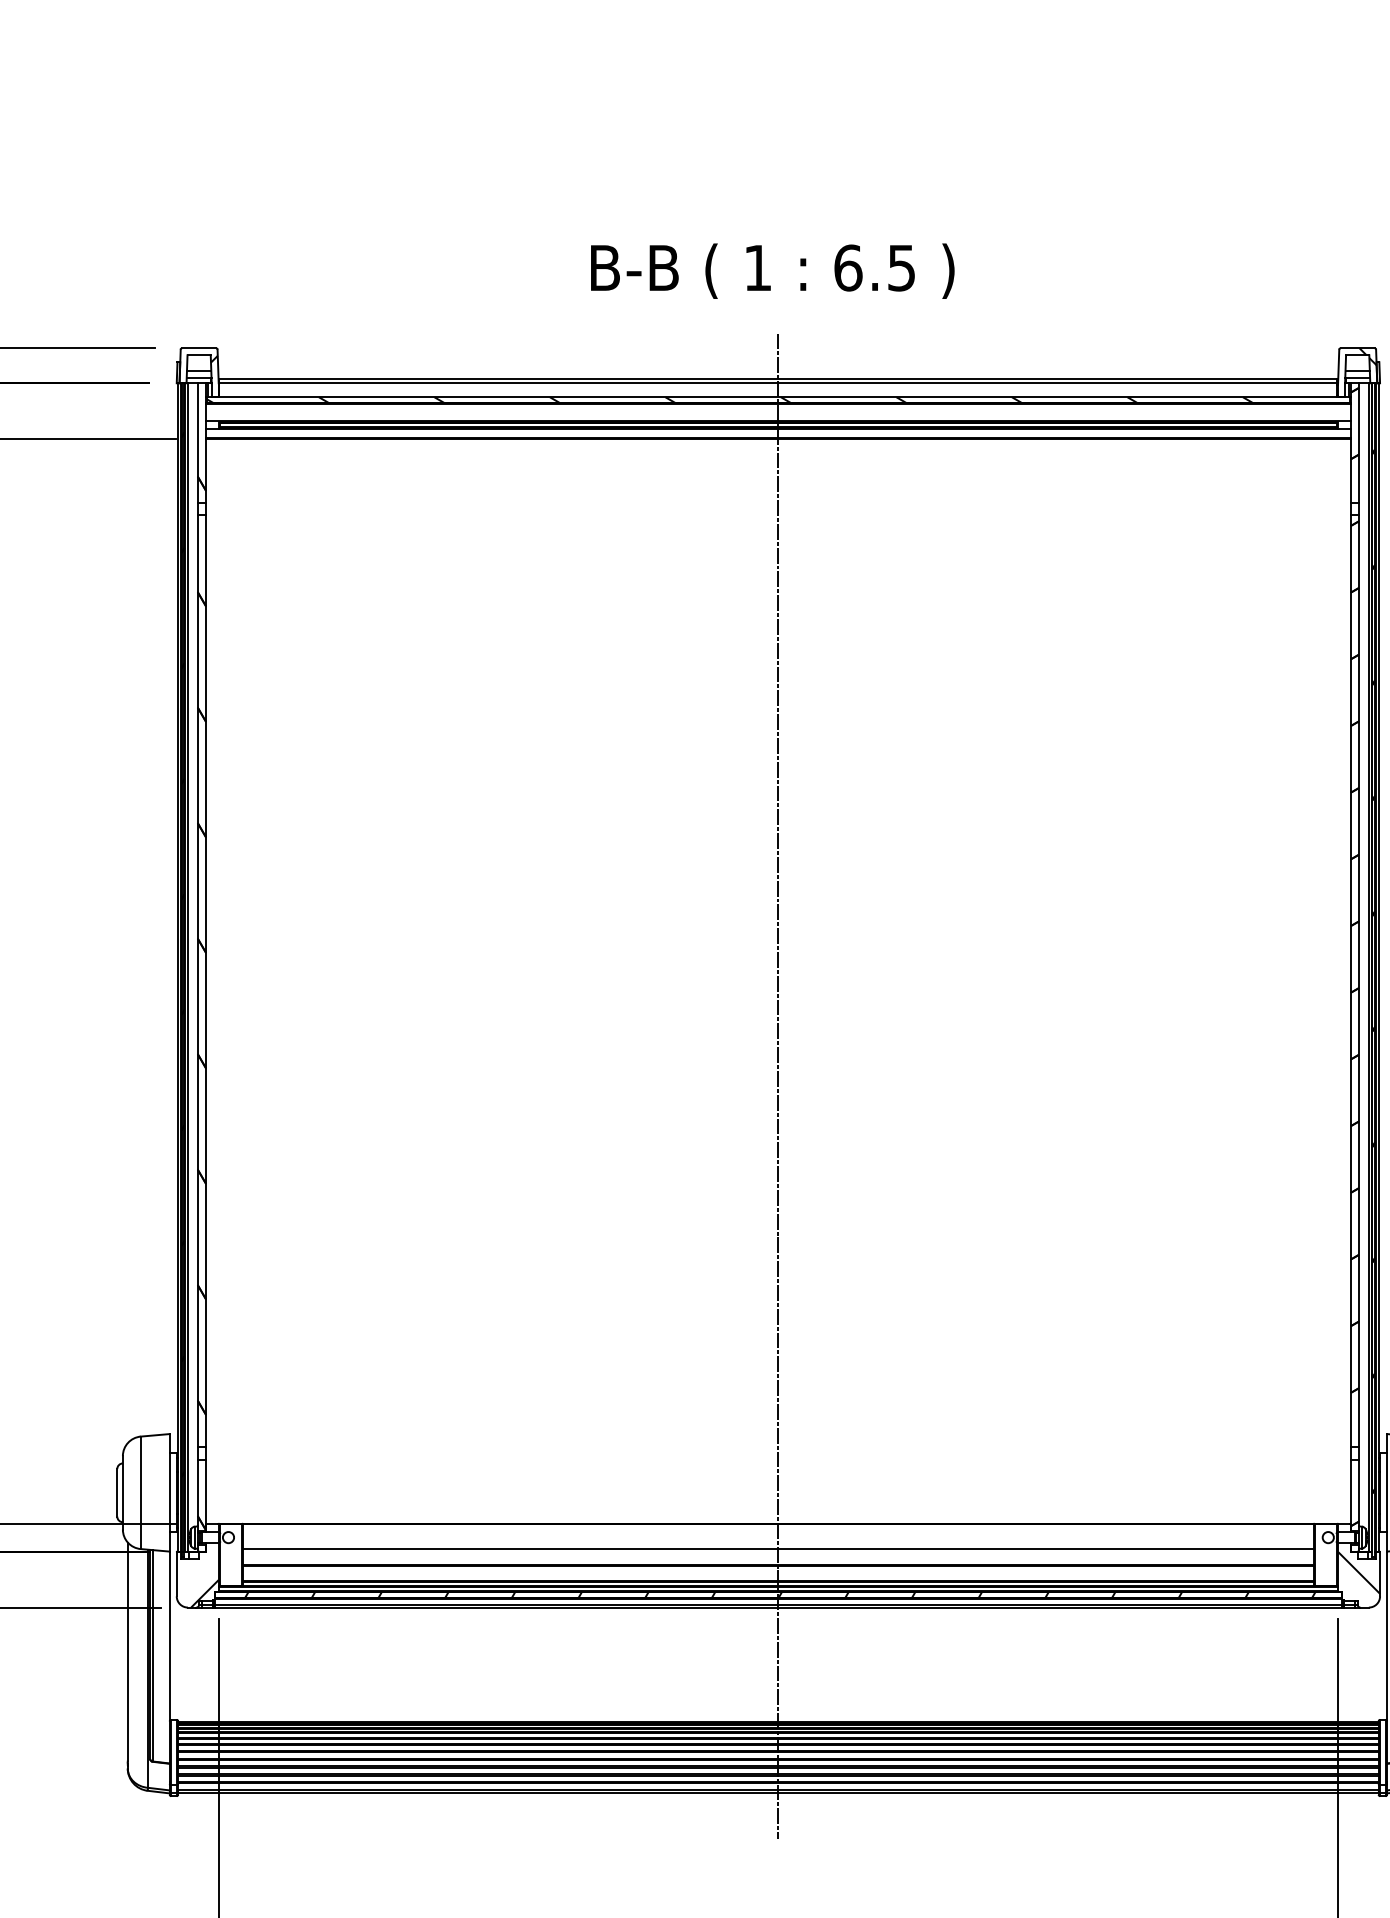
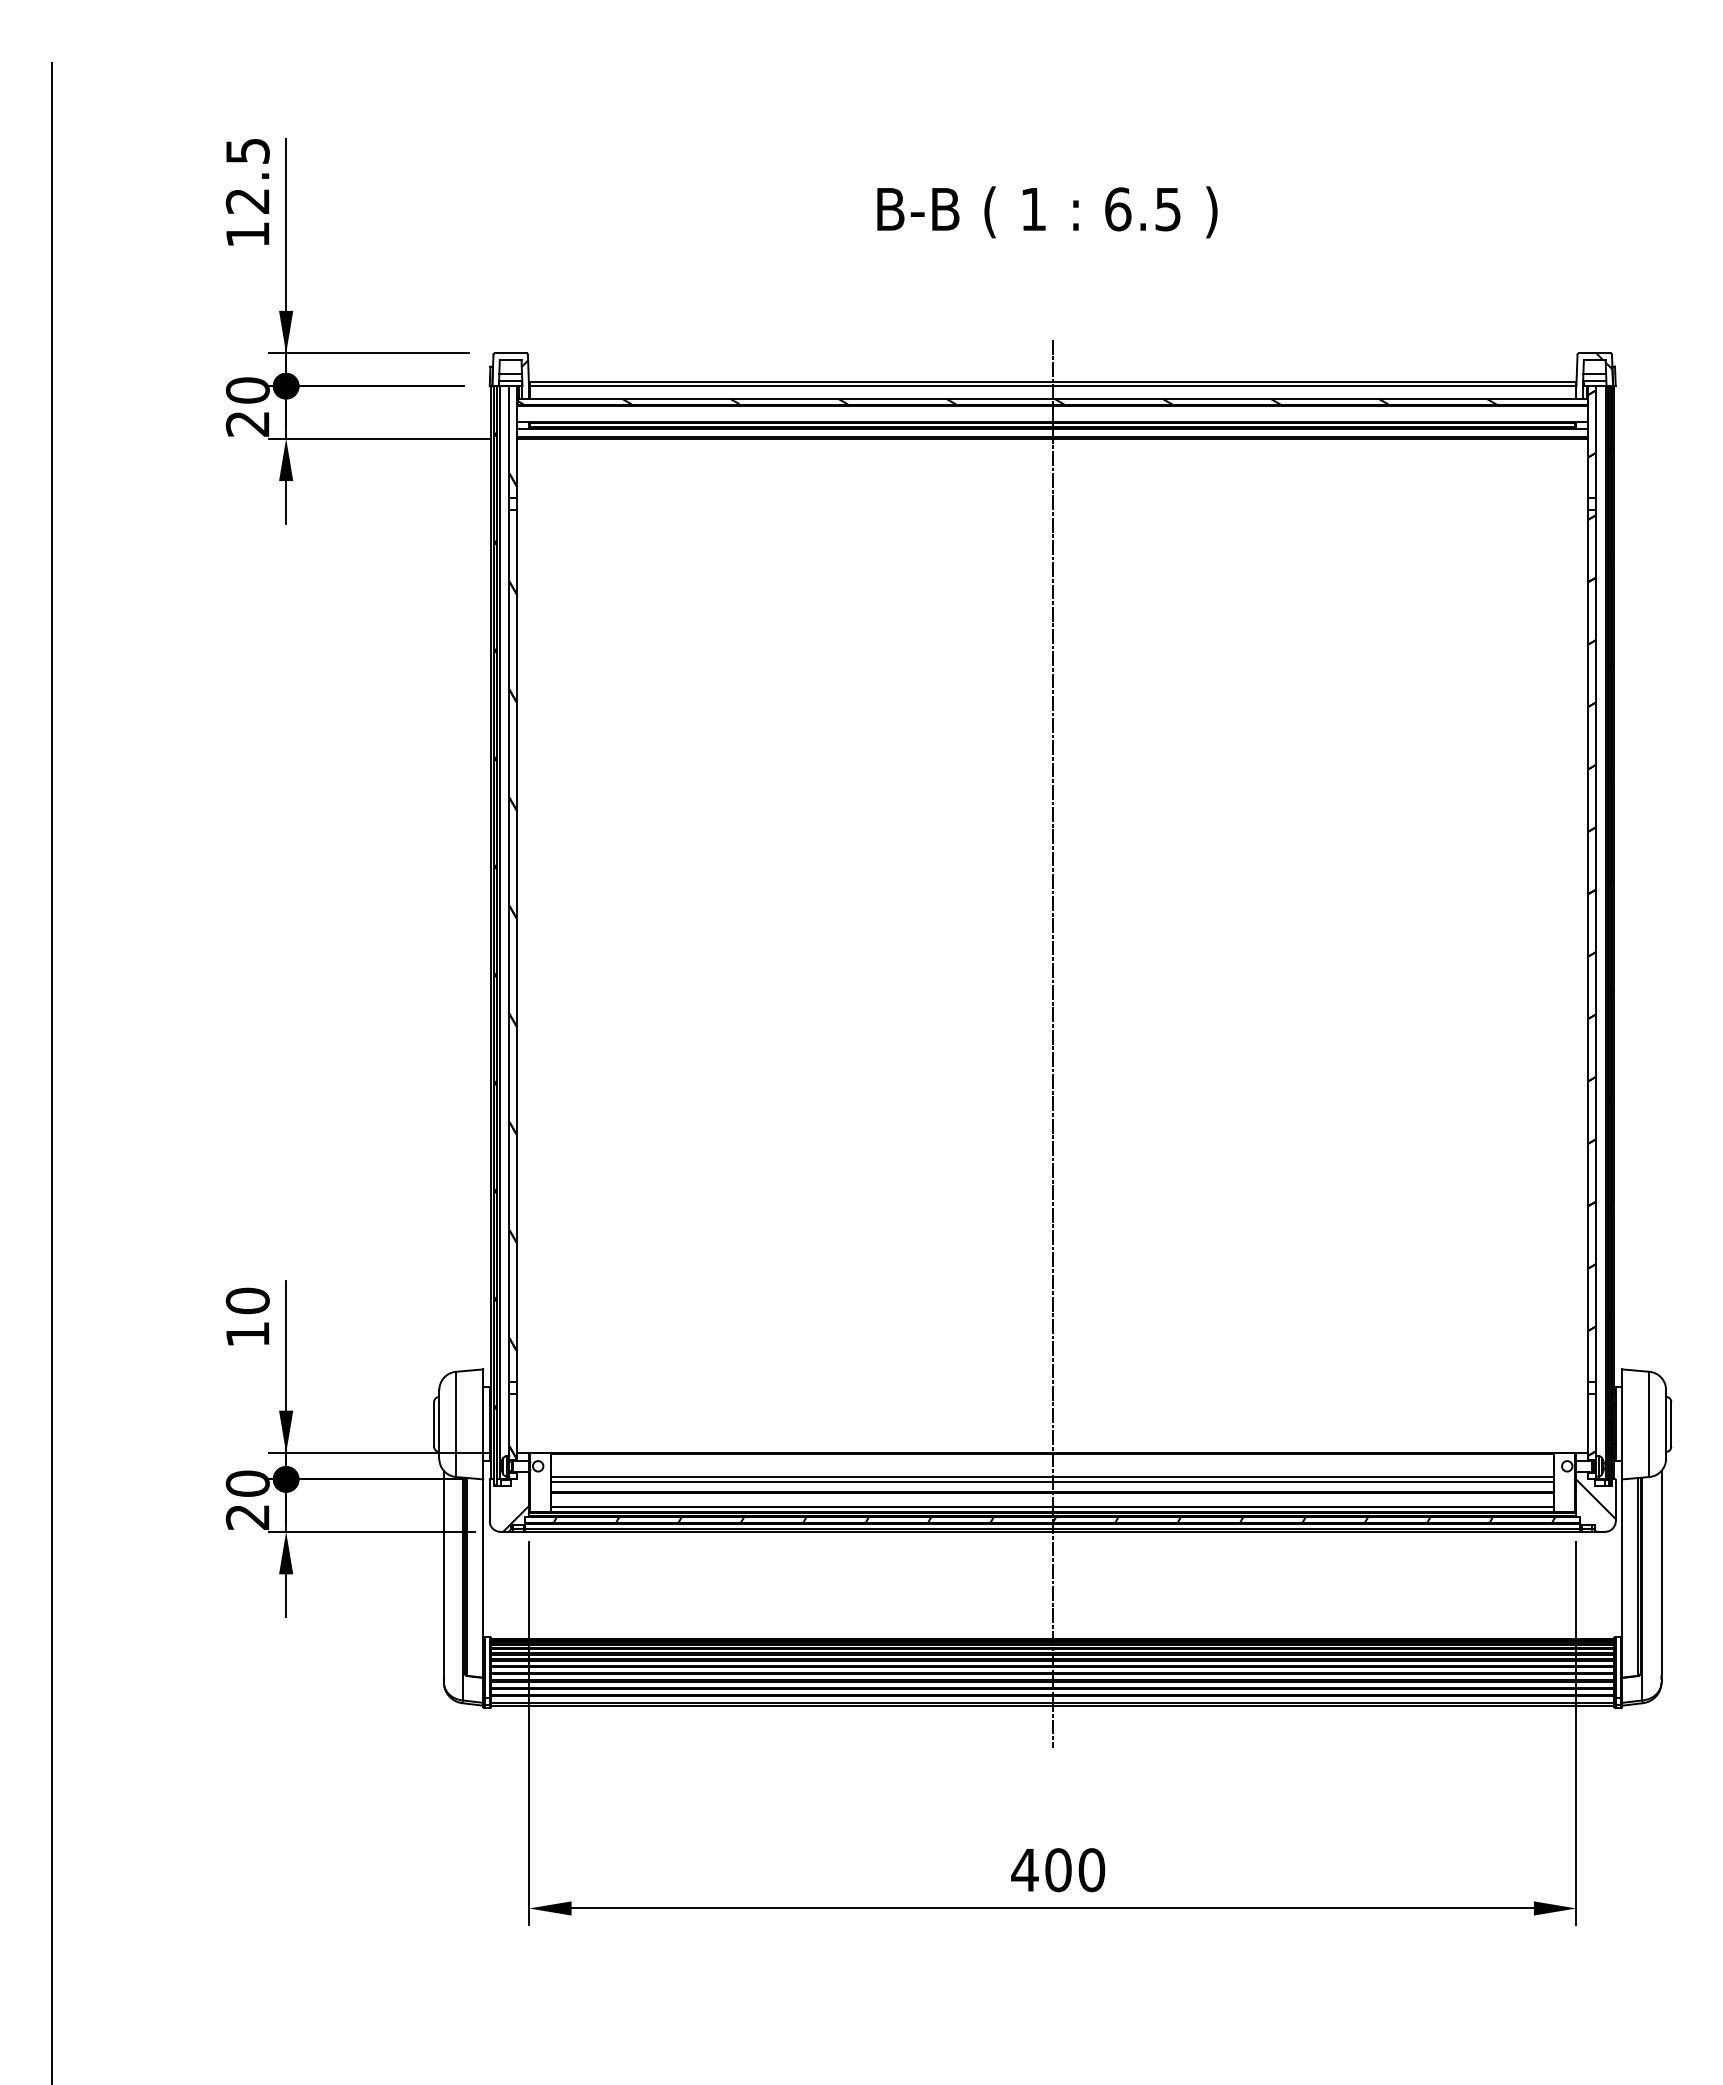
text: (772, 271) -> (1047, 212), moved
line: (778, 1554) -> (1052, 1482), added

